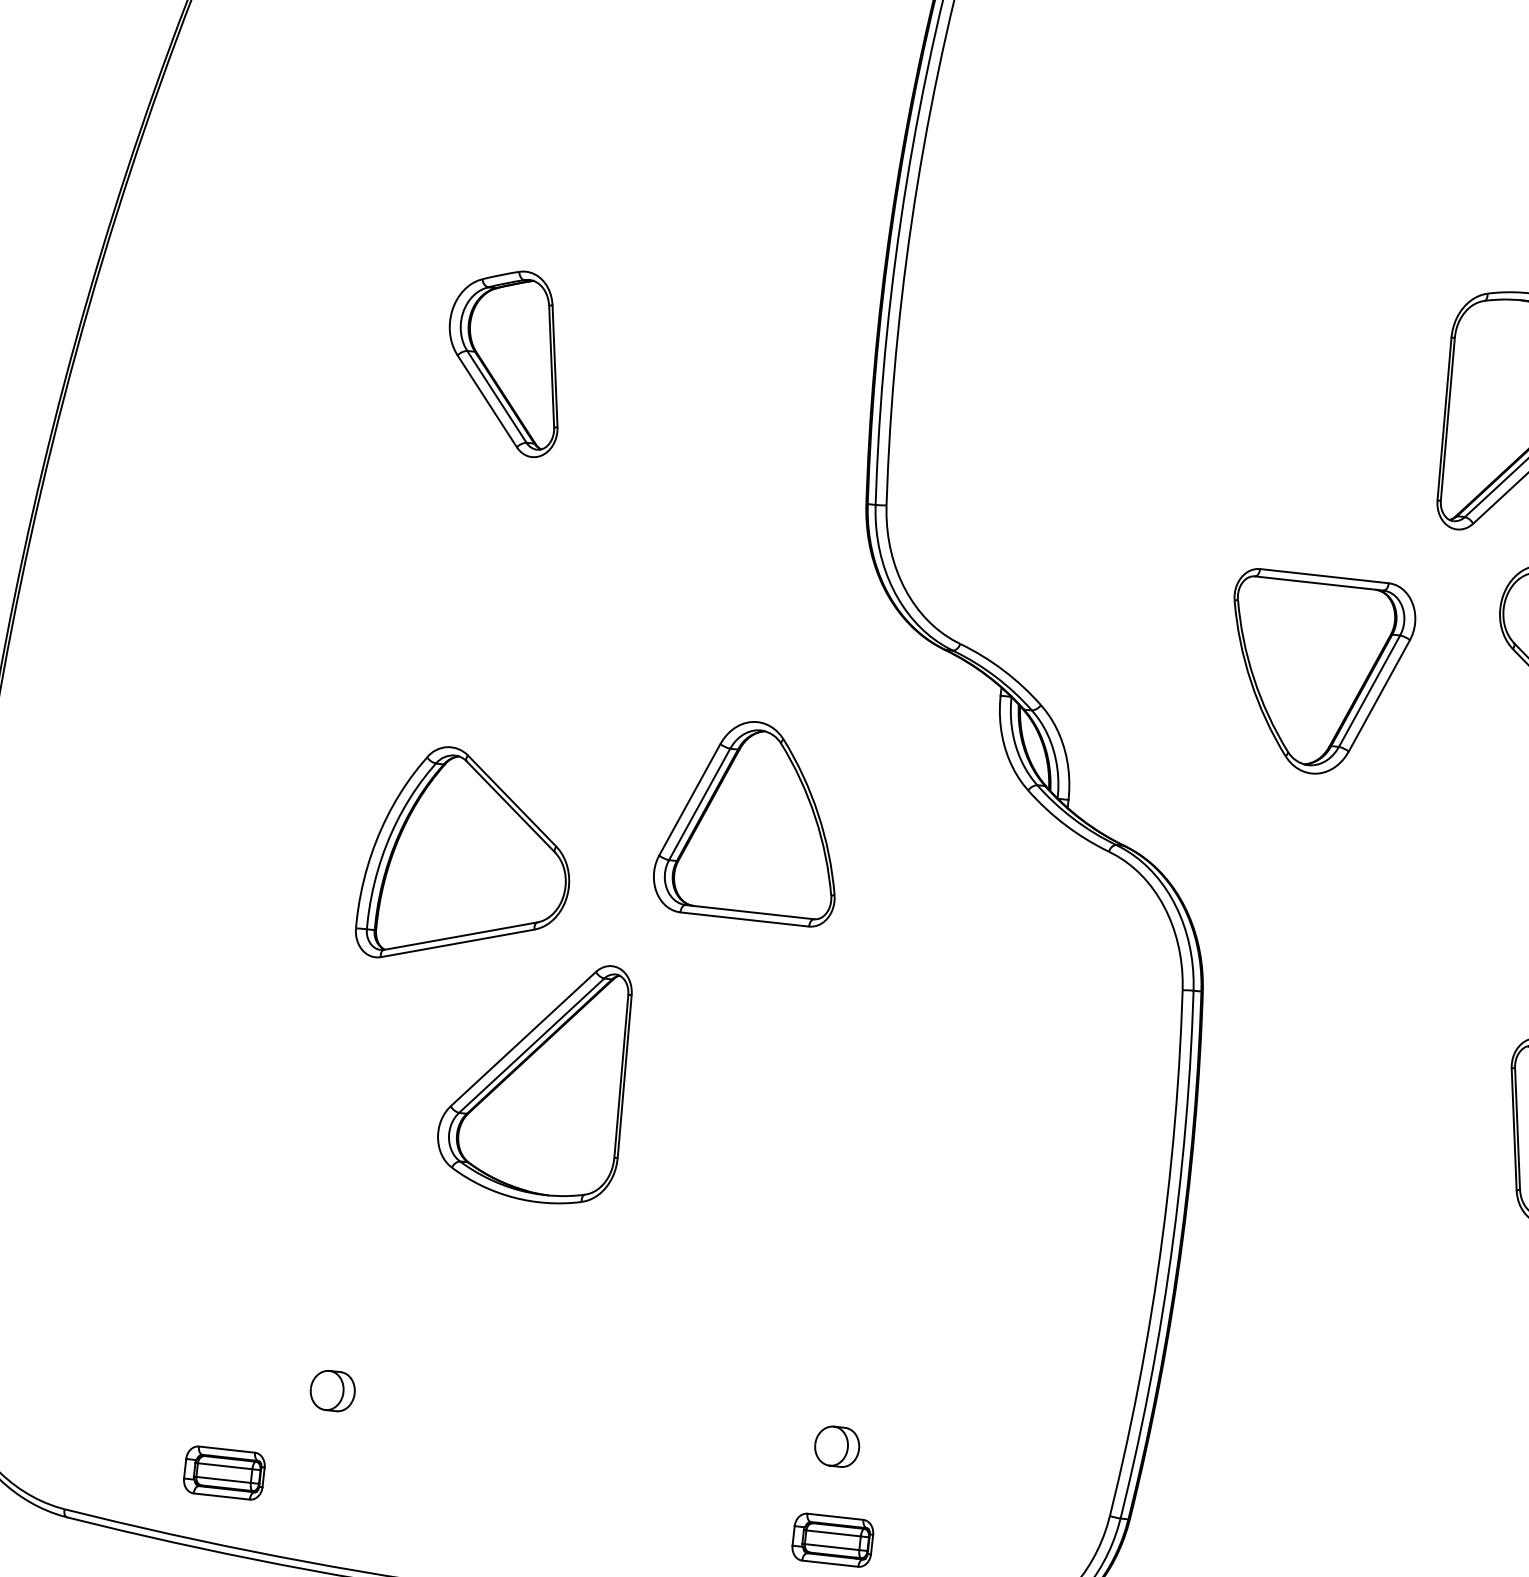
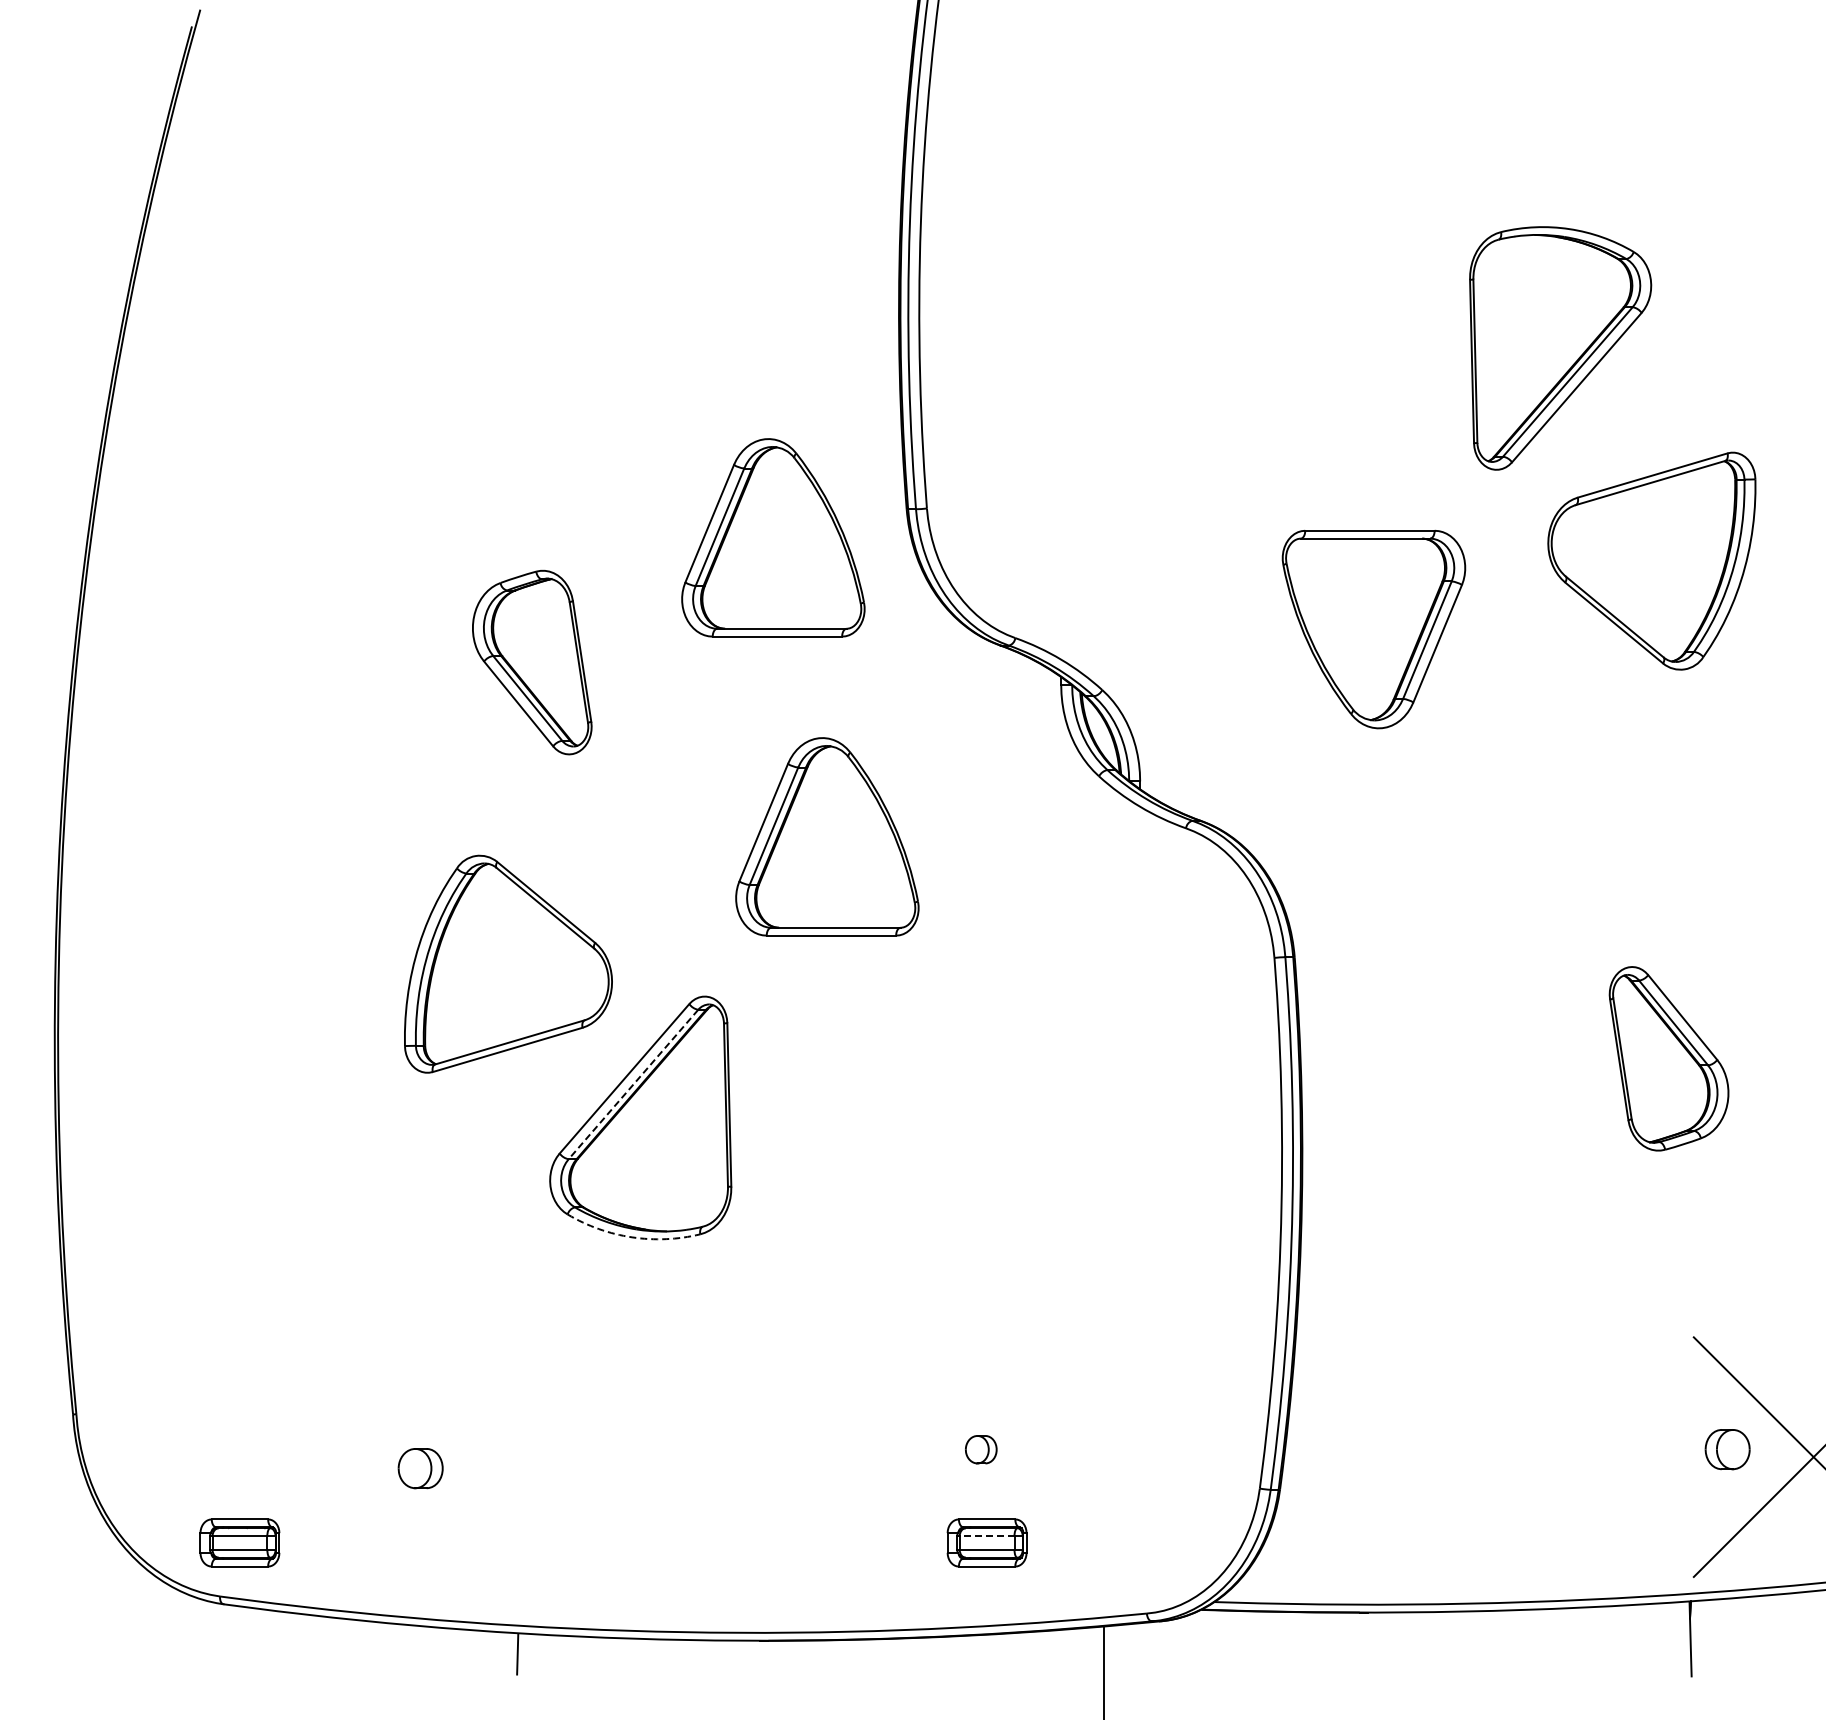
part: (505, 361) -> (532, 662), moved
part: (730, 517) -> (773, 537), added
part: (467, 857) -> (508, 963), moved
line: (531, 1045) -> (633, 1084), solid -> dashed
arc: (513, 1197) -> (632, 1237), solid -> dashed
part: (332, 1390) -> (420, 1468), moved
part: (837, 1446) -> (981, 1449), size x0.7
part: (223, 1472) -> (239, 1542), moved
line: (832, 1533) -> (986, 1536), solid -> dashed

